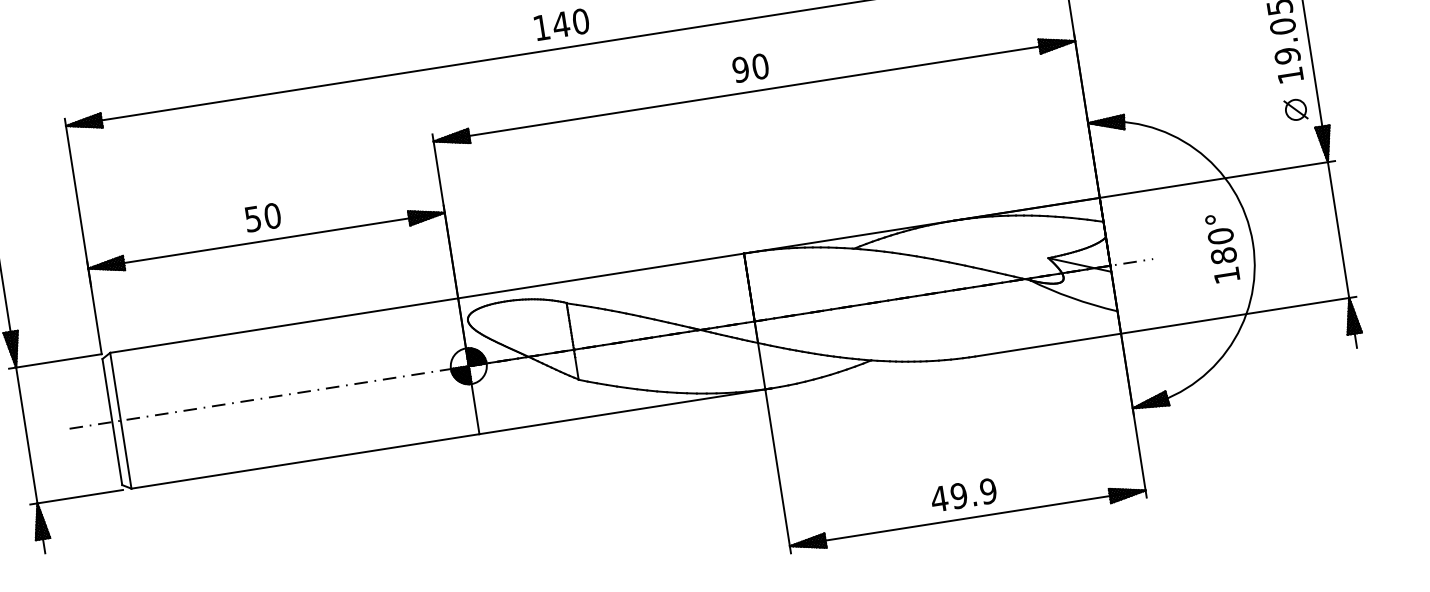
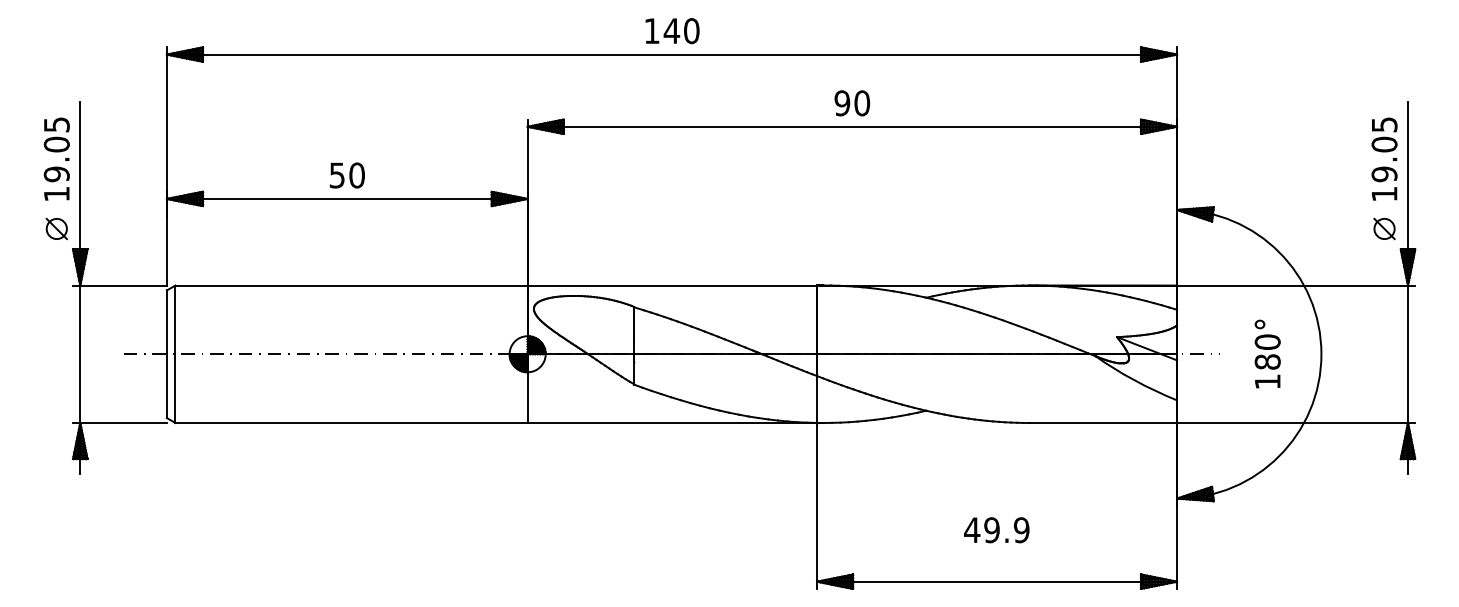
text: (1222, 247) -> (1267, 353), moved
text: (963, 495) -> (996, 530), moved

